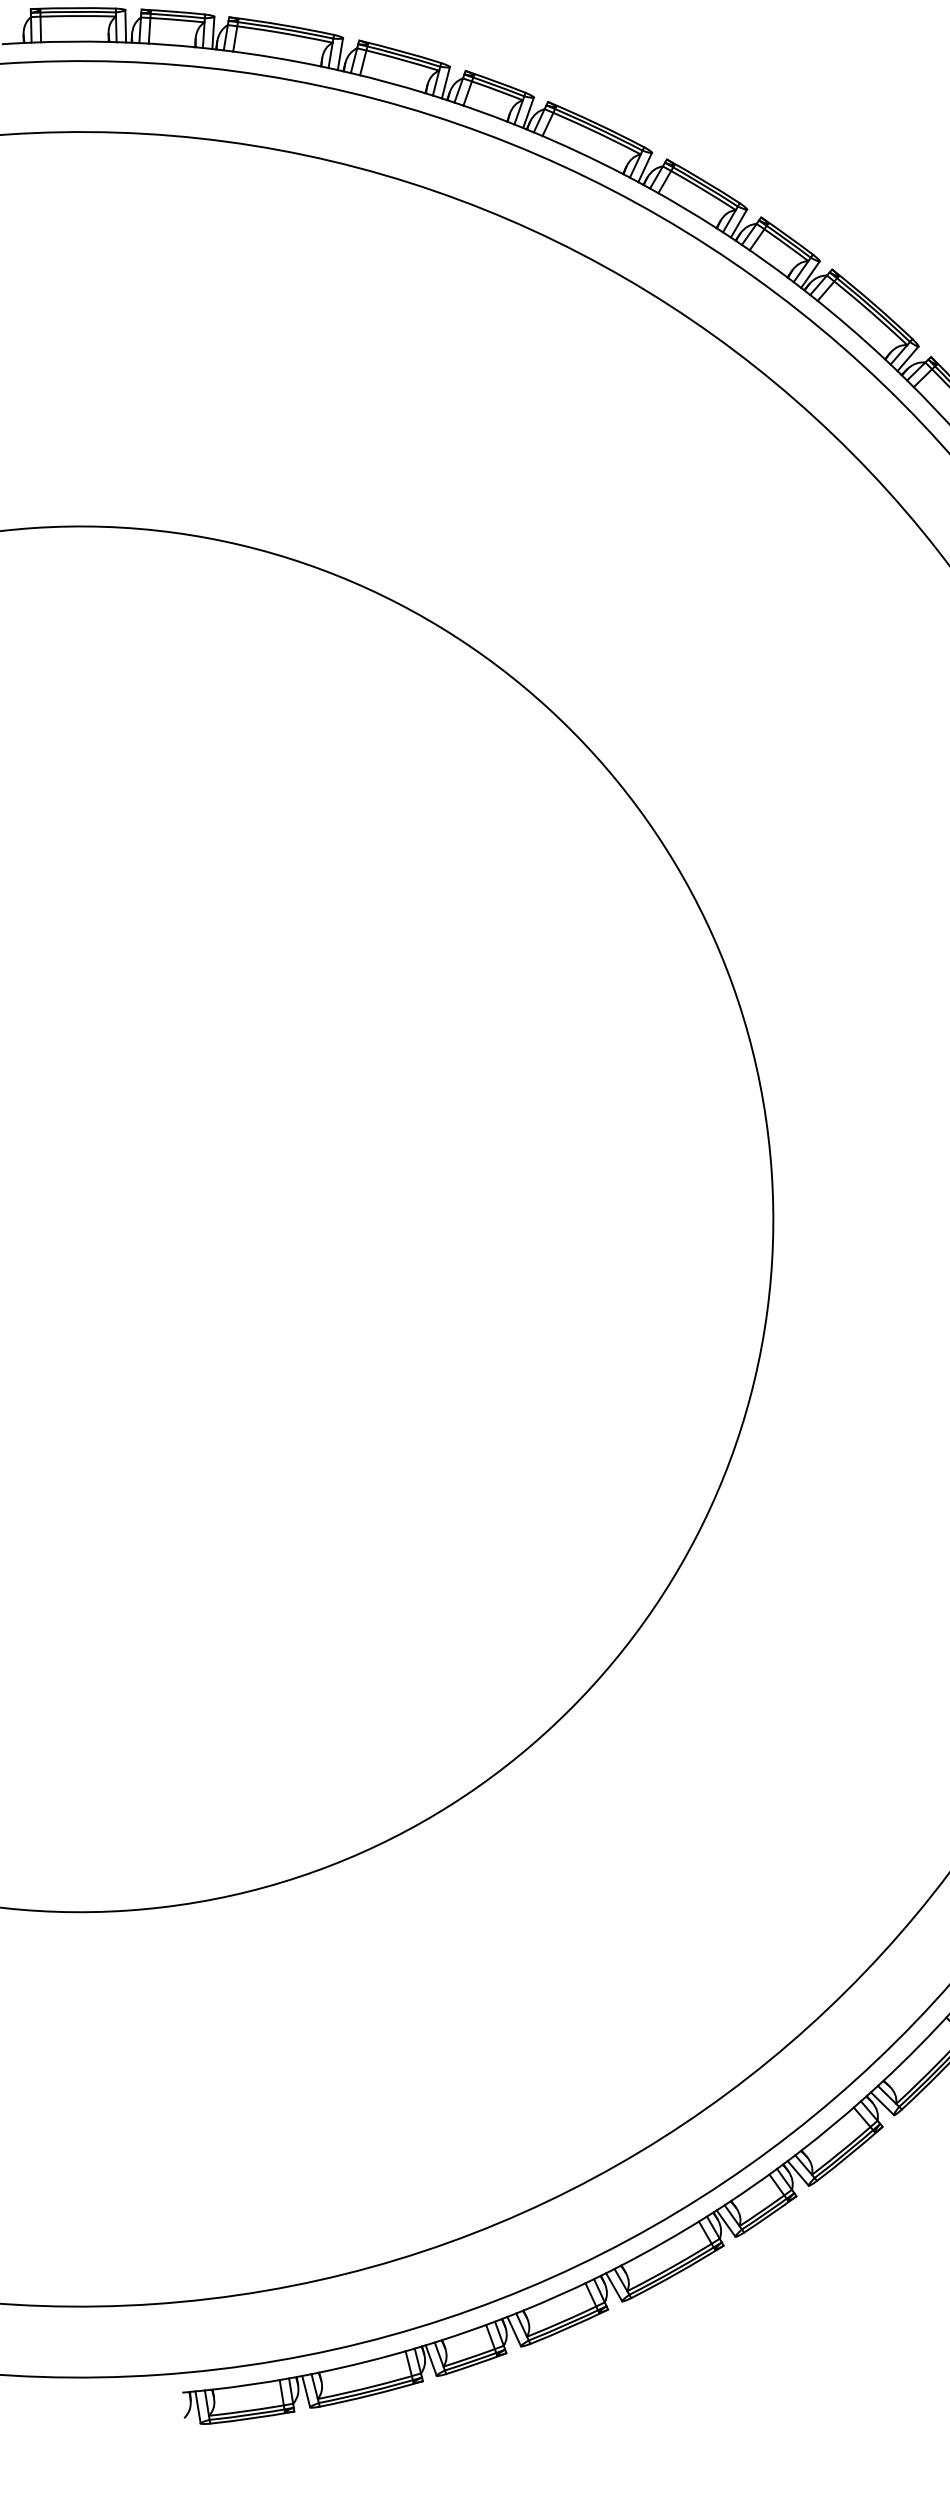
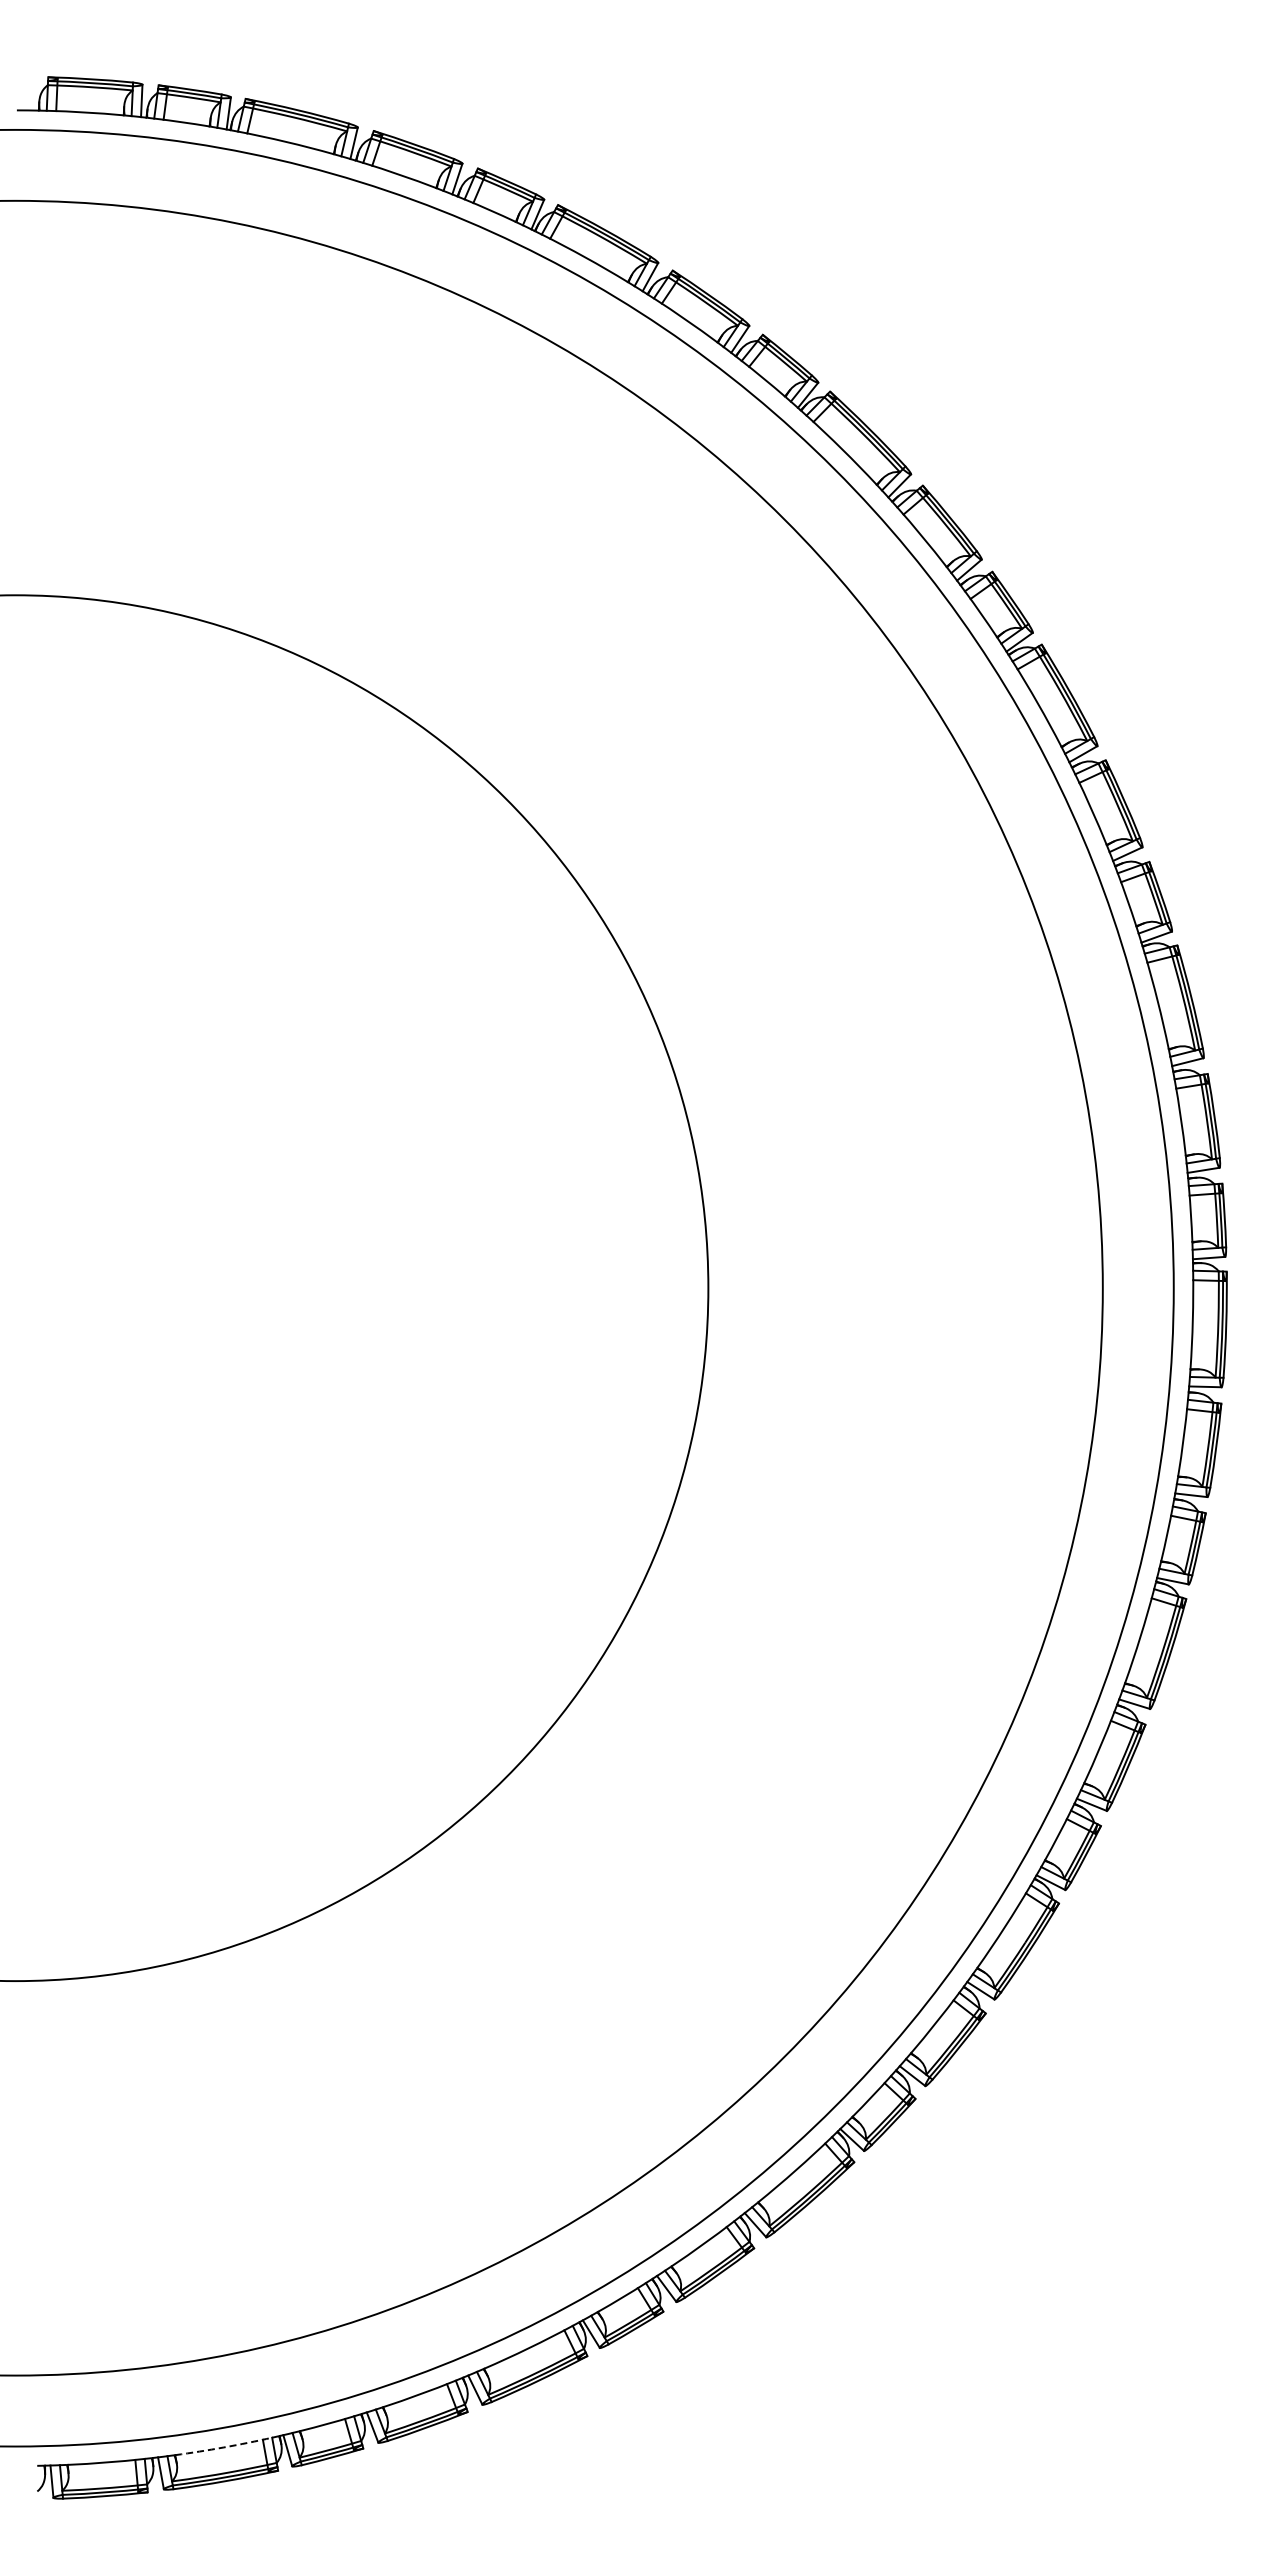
arc: (366, 2361) -> (223, 2447), solid -> dashed

